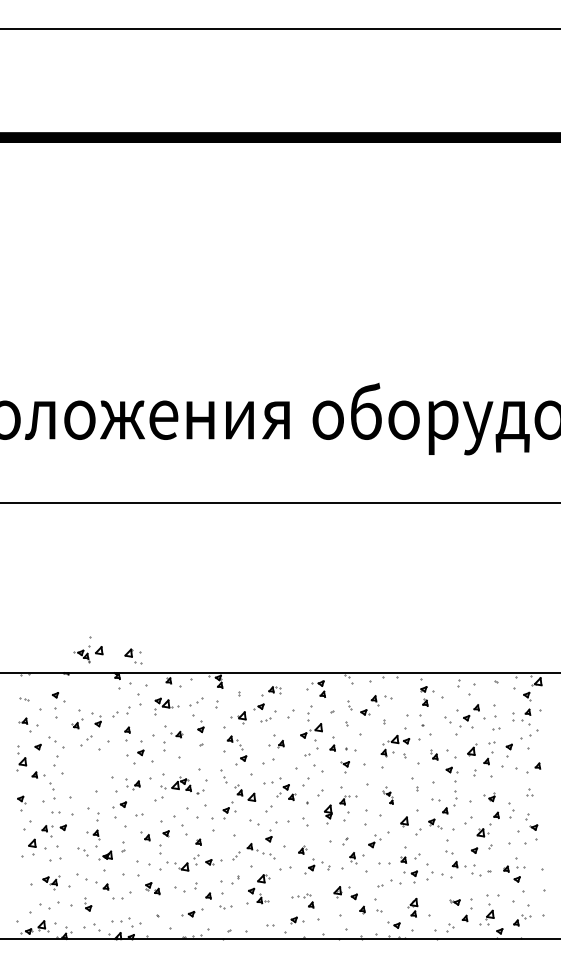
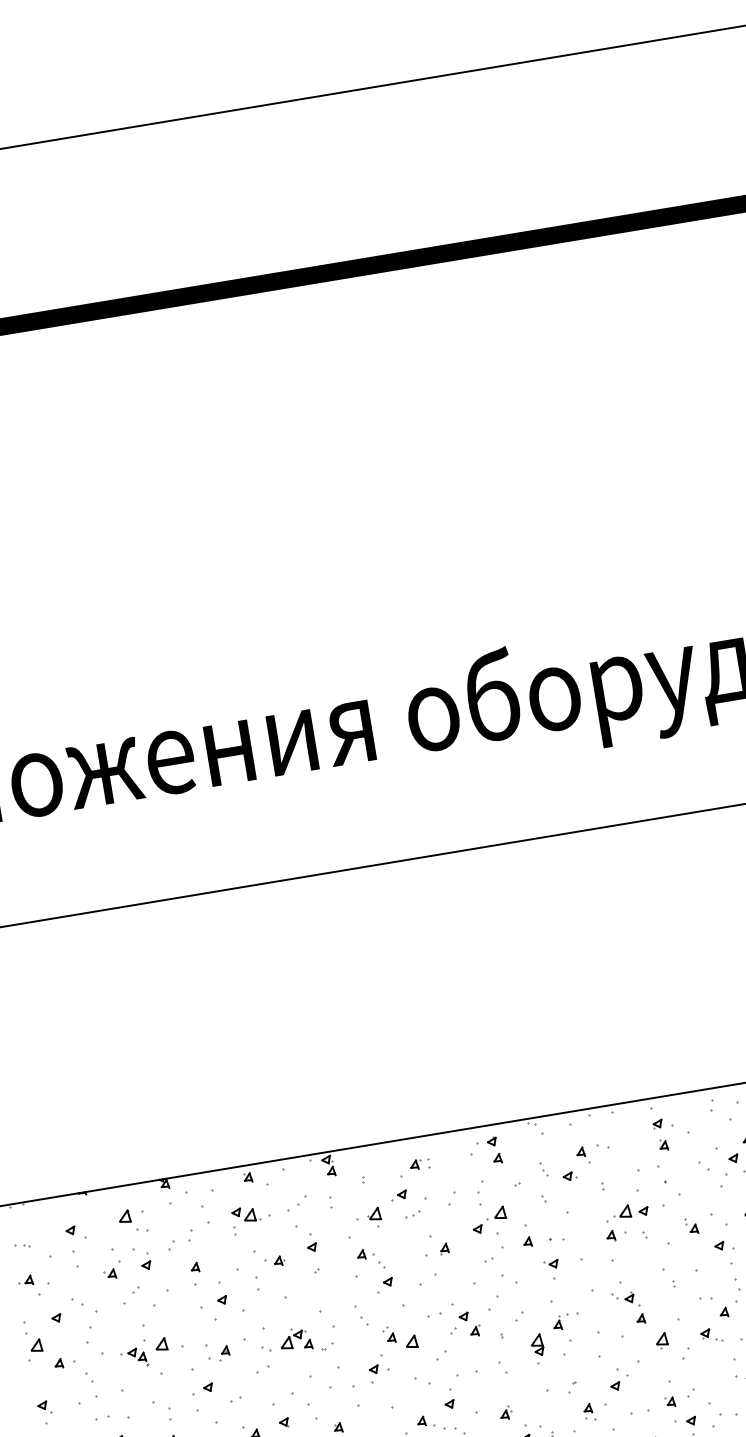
part: (88, 649) -> (143, 1345), moved
part: (133, 656) -> (133, 1220), moved
part: (387, 795) -> (627, 1303), size x1.67

